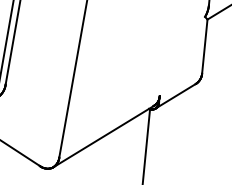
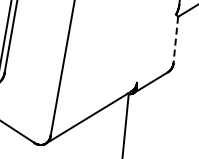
line: (204, 47) -> (175, 40), solid -> dashed

